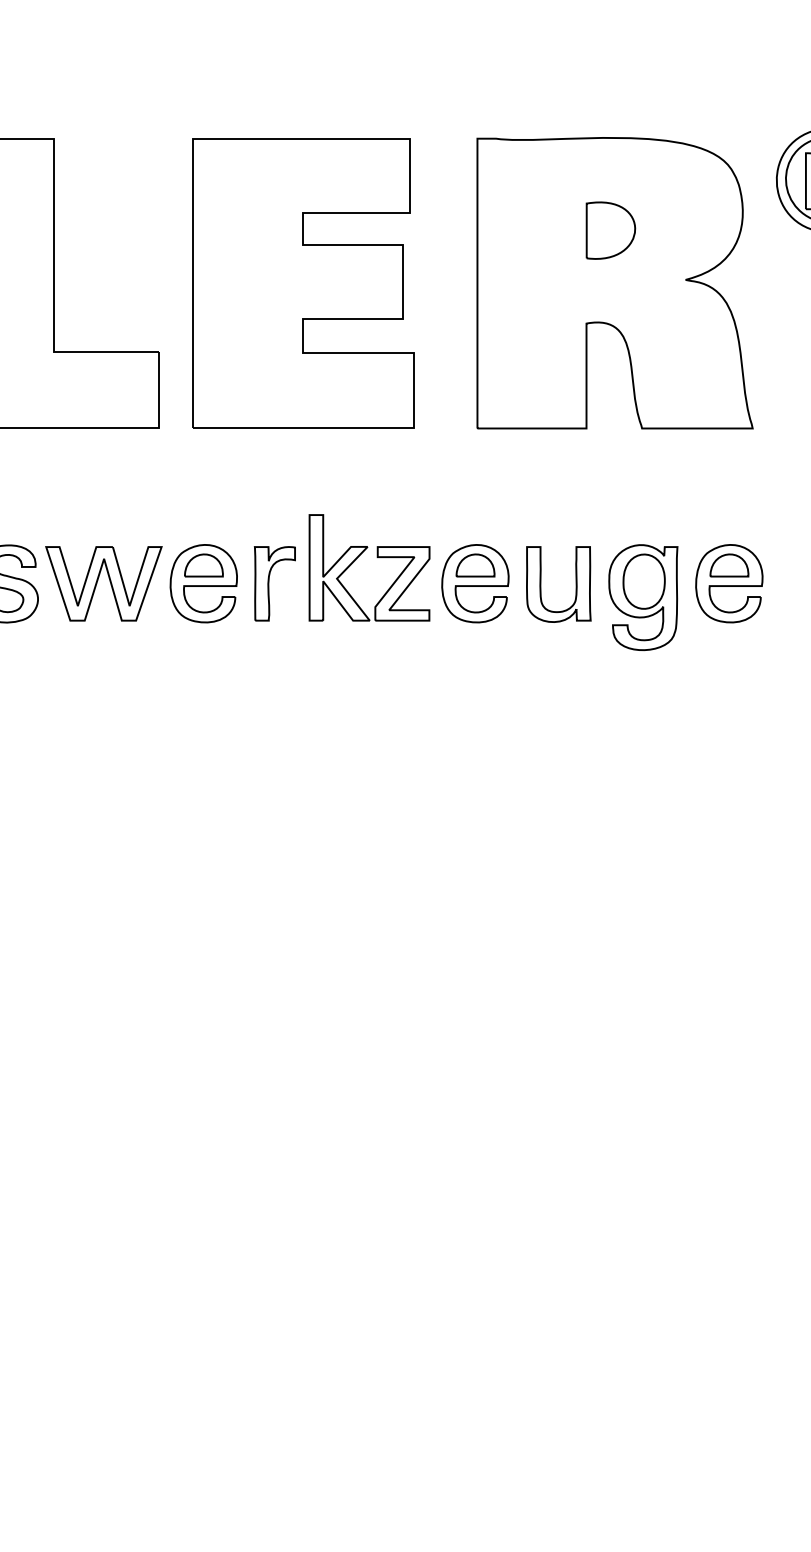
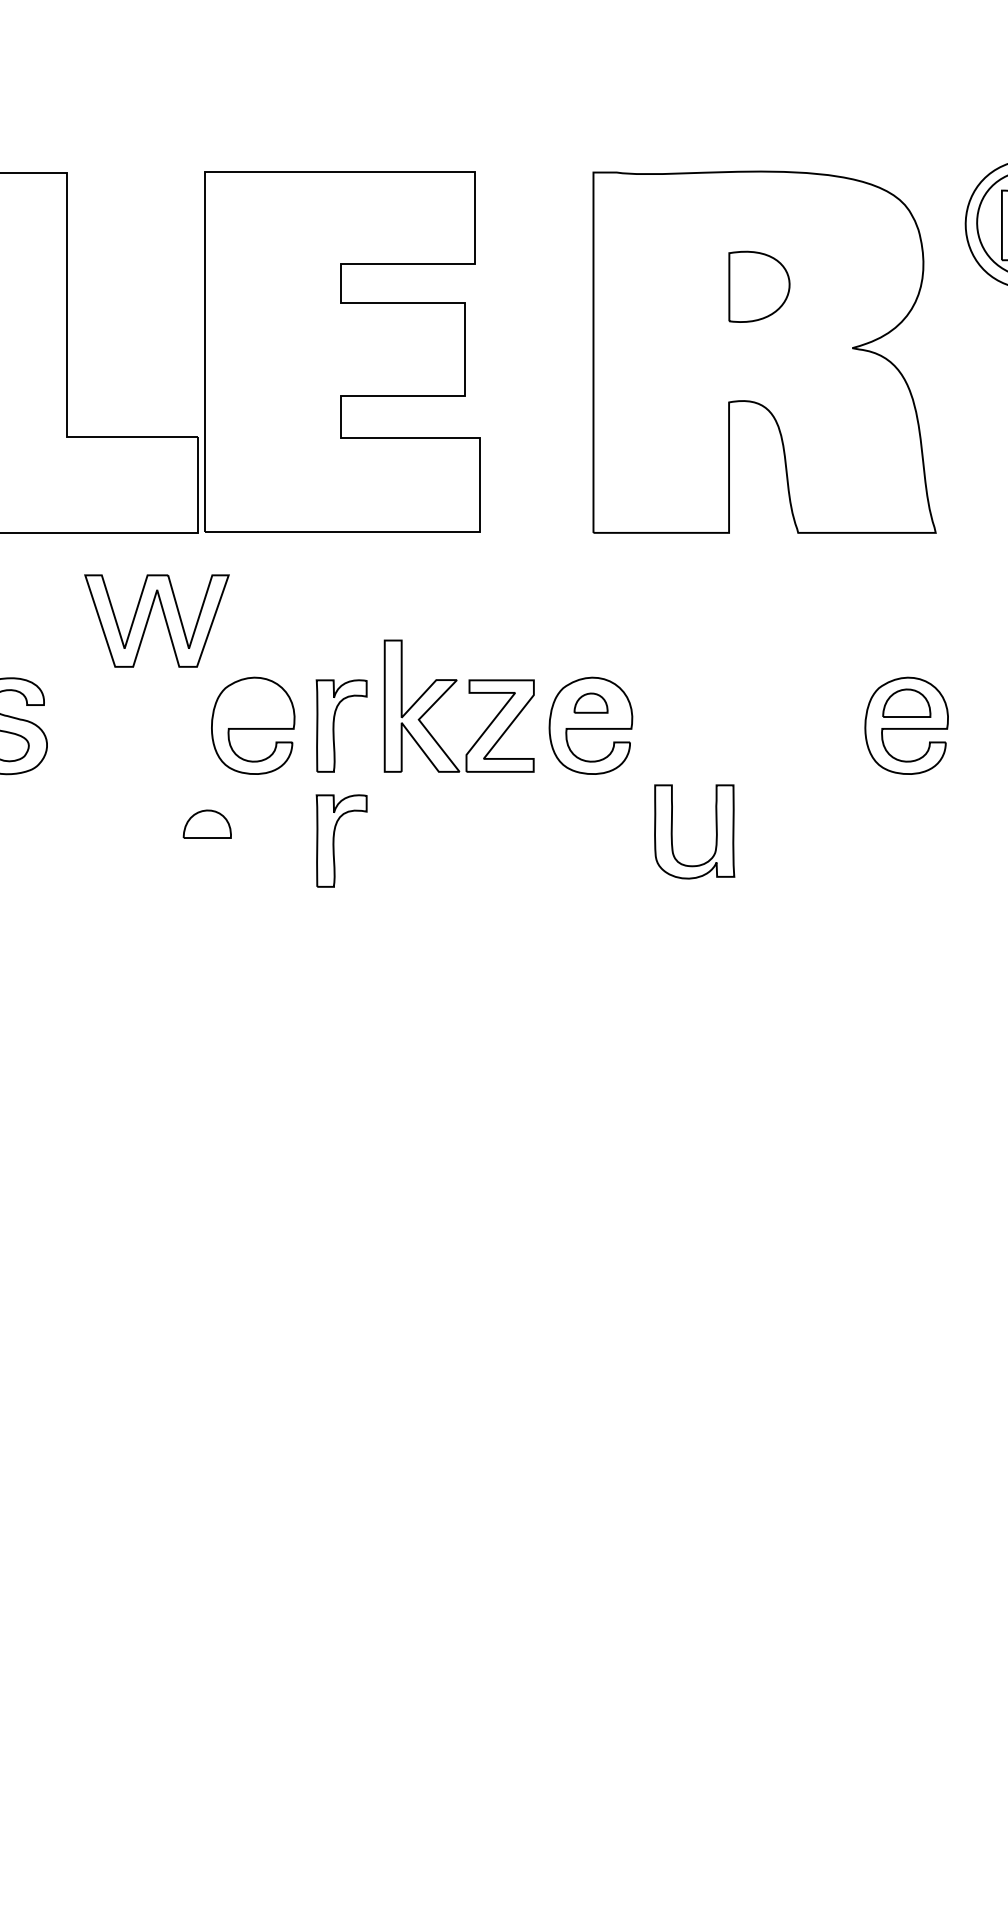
part: (303, 283) -> (342, 351), moved
part: (203, 564) -> (206, 823), moved
part: (475, 564) -> (590, 702), size x0.7
part: (97, 581) -> (149, 618), moved
part: (575, 583) -> (715, 830), moved
part: (643, 597) -> (799, 743), removed
part: (269, 675) -> (334, 840), added

